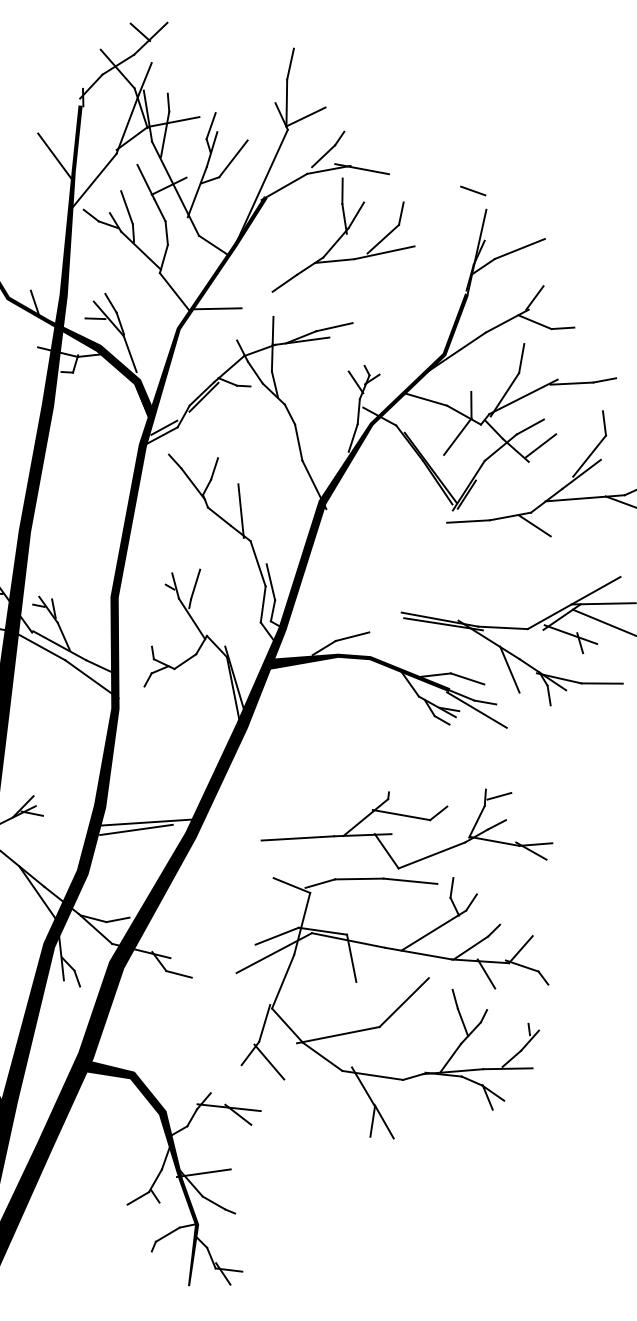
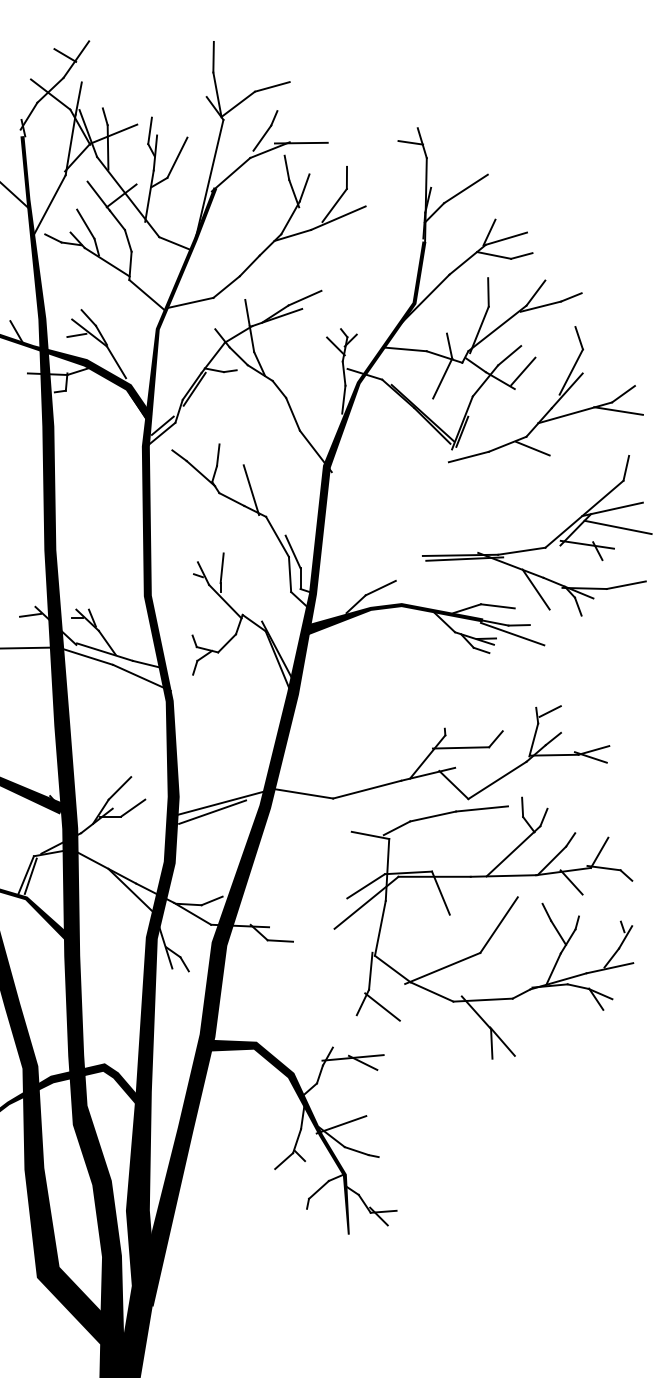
line: (344, 105) -> (272, 86), added
line: (483, 193) -> (421, 143), added
line: (257, 299) -> (226, 286), added
line: (550, 307) -> (506, 238), added
line: (569, 368) -> (535, 292), added
line: (626, 564) -> (626, 467), added
line: (46, 787) -> (119, 788), added
line: (57, 809) -> (133, 807), added
line: (232, 829) -> (303, 793), added

